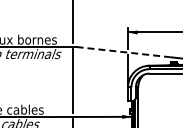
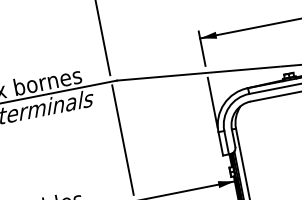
line: (123, 52) -> (199, 74), dashed -> solid

